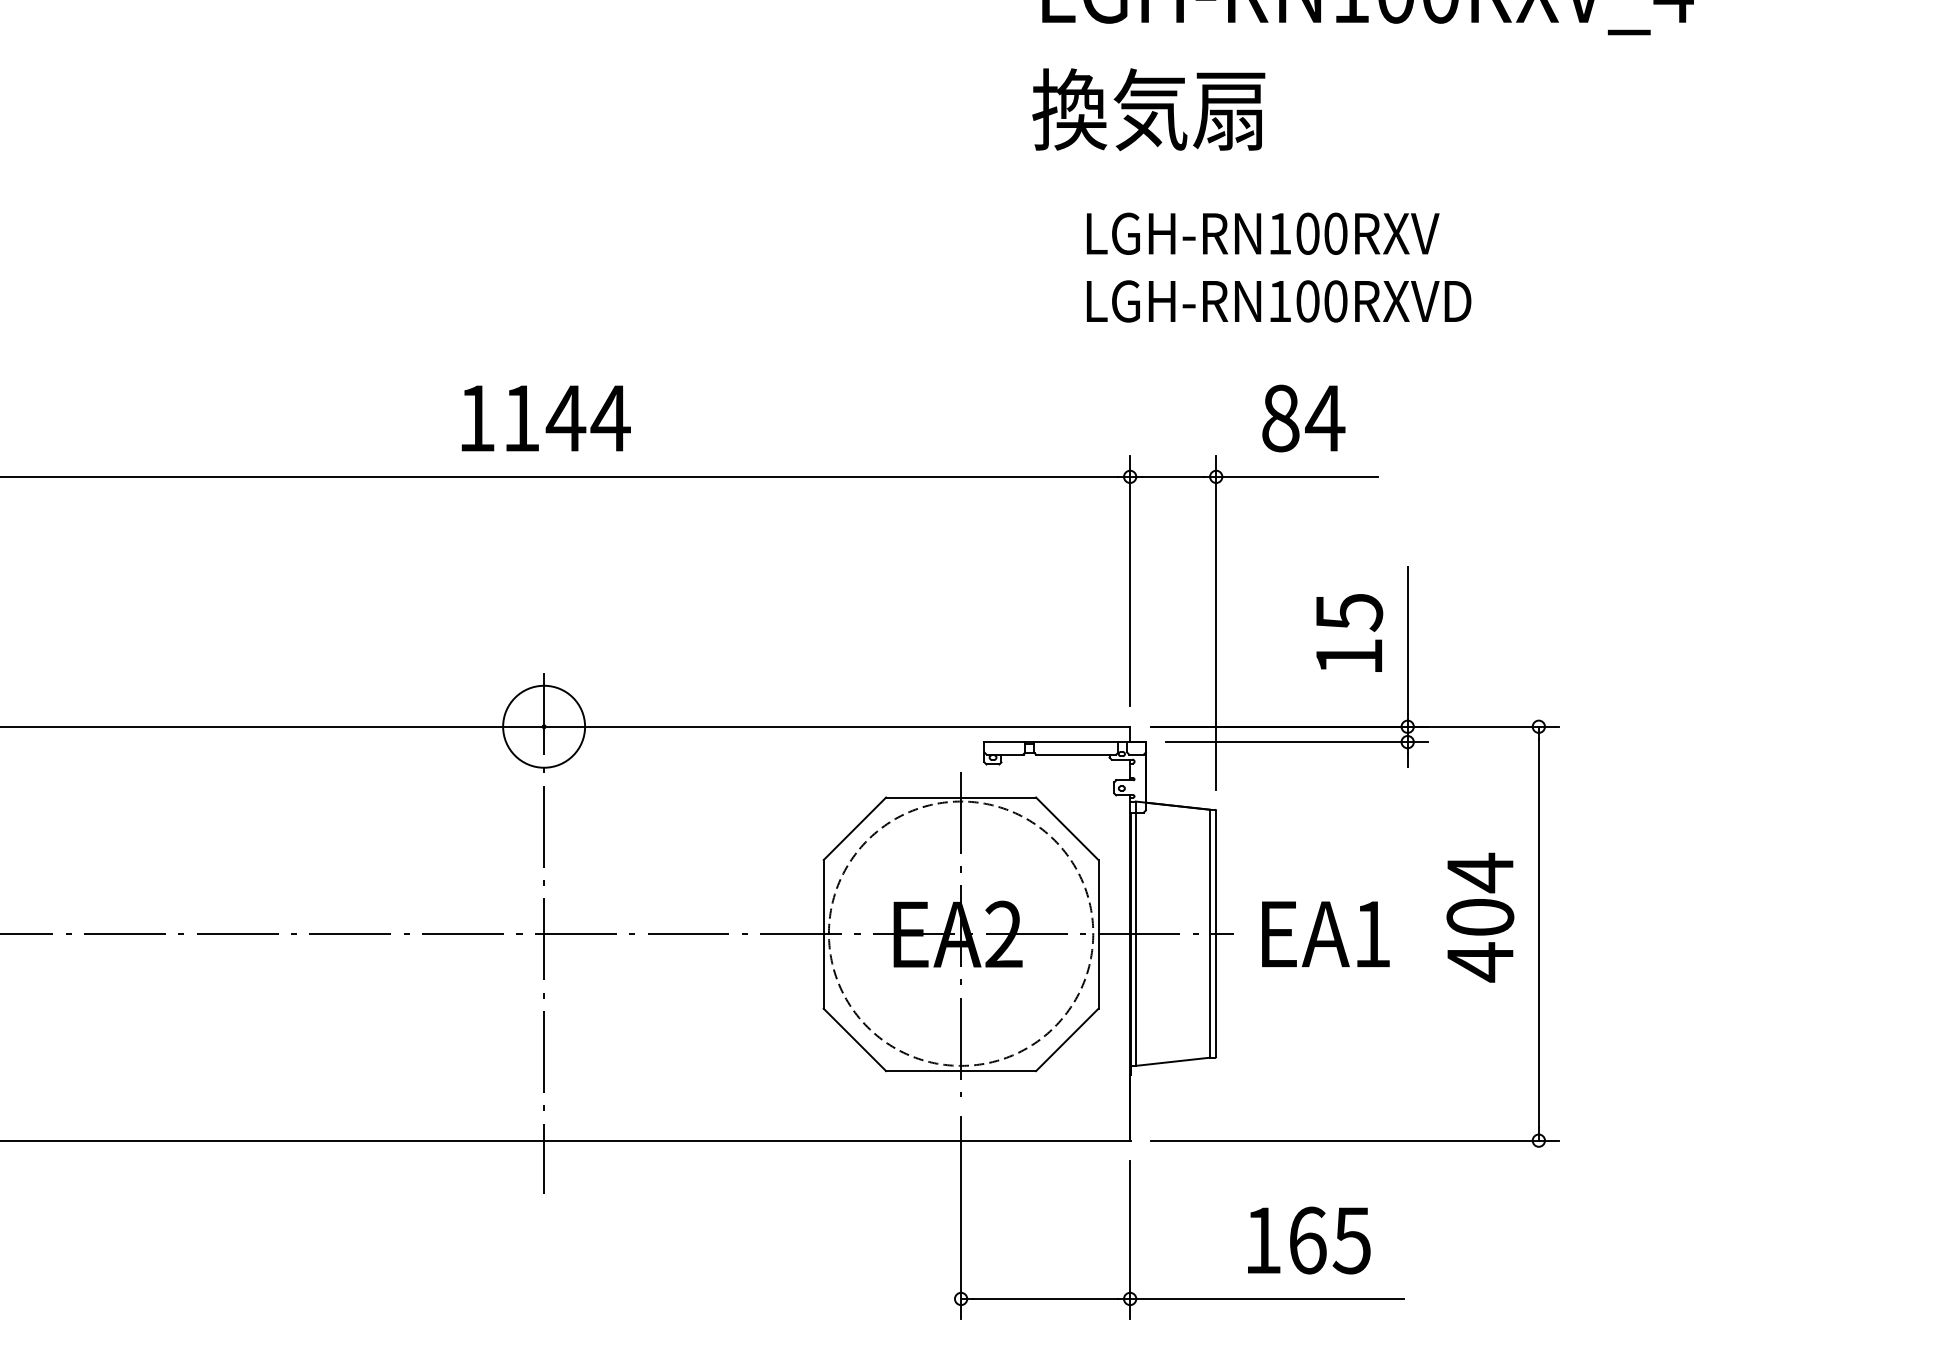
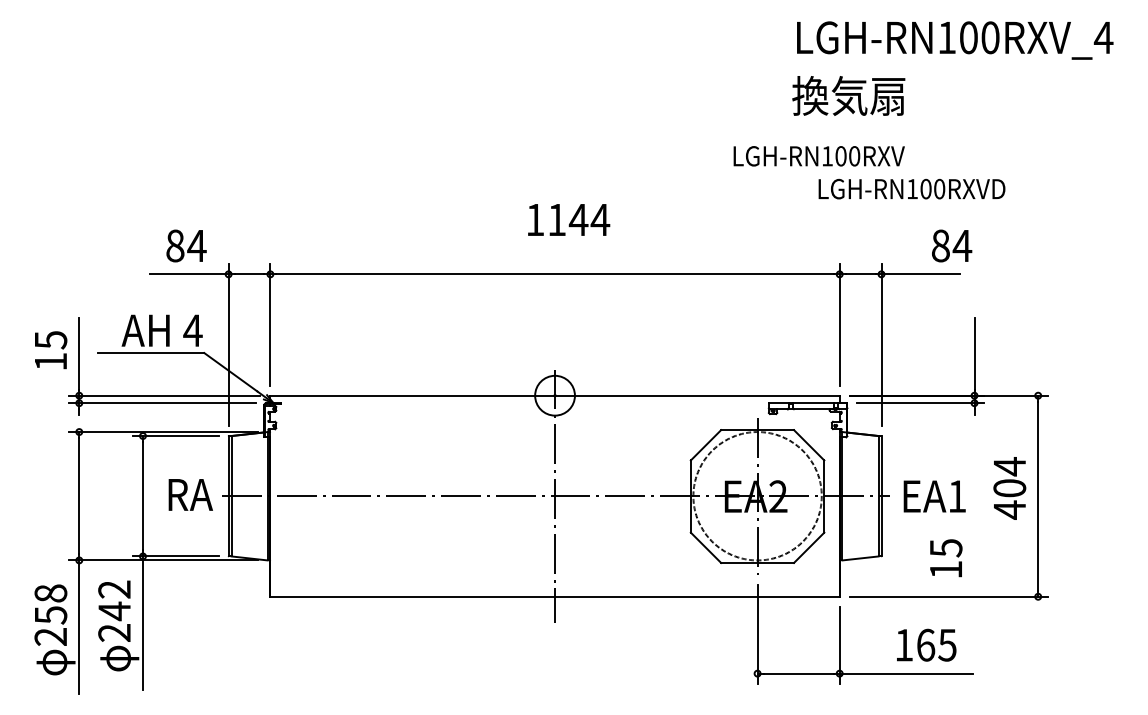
text: (1261, 234) -> (818, 156), moved
text: (547, 417) -> (569, 219), moved
text: (1304, 417) -> (952, 245), moved
text: (1350, 633) -> (946, 558), moved

